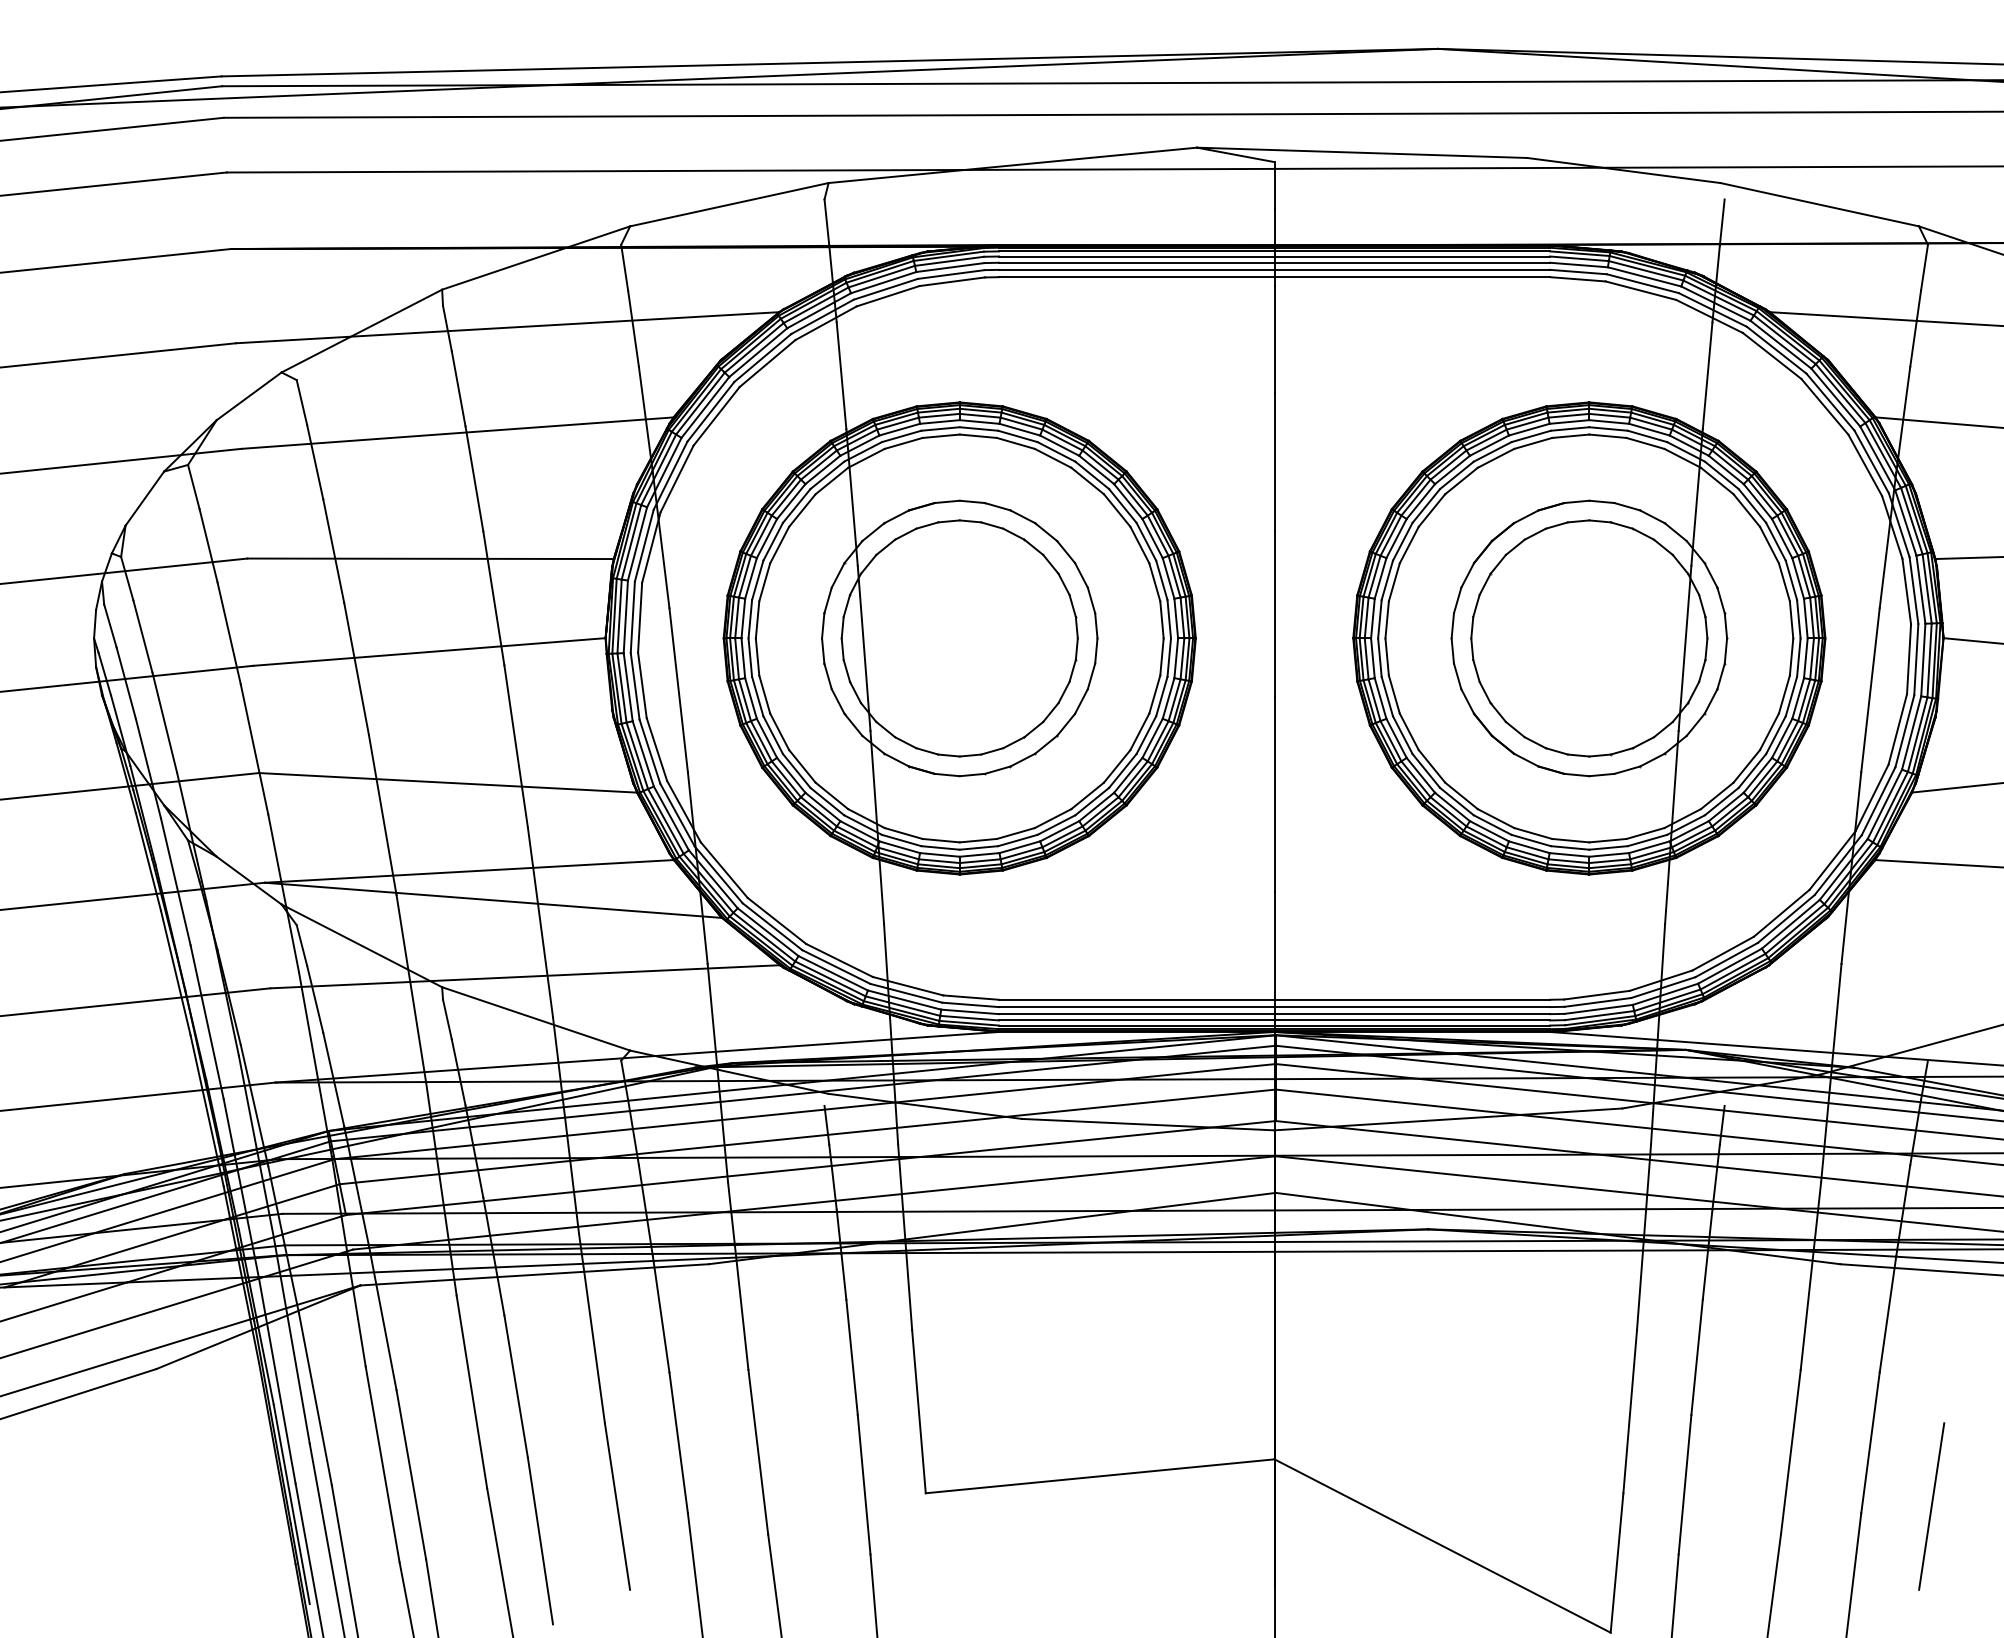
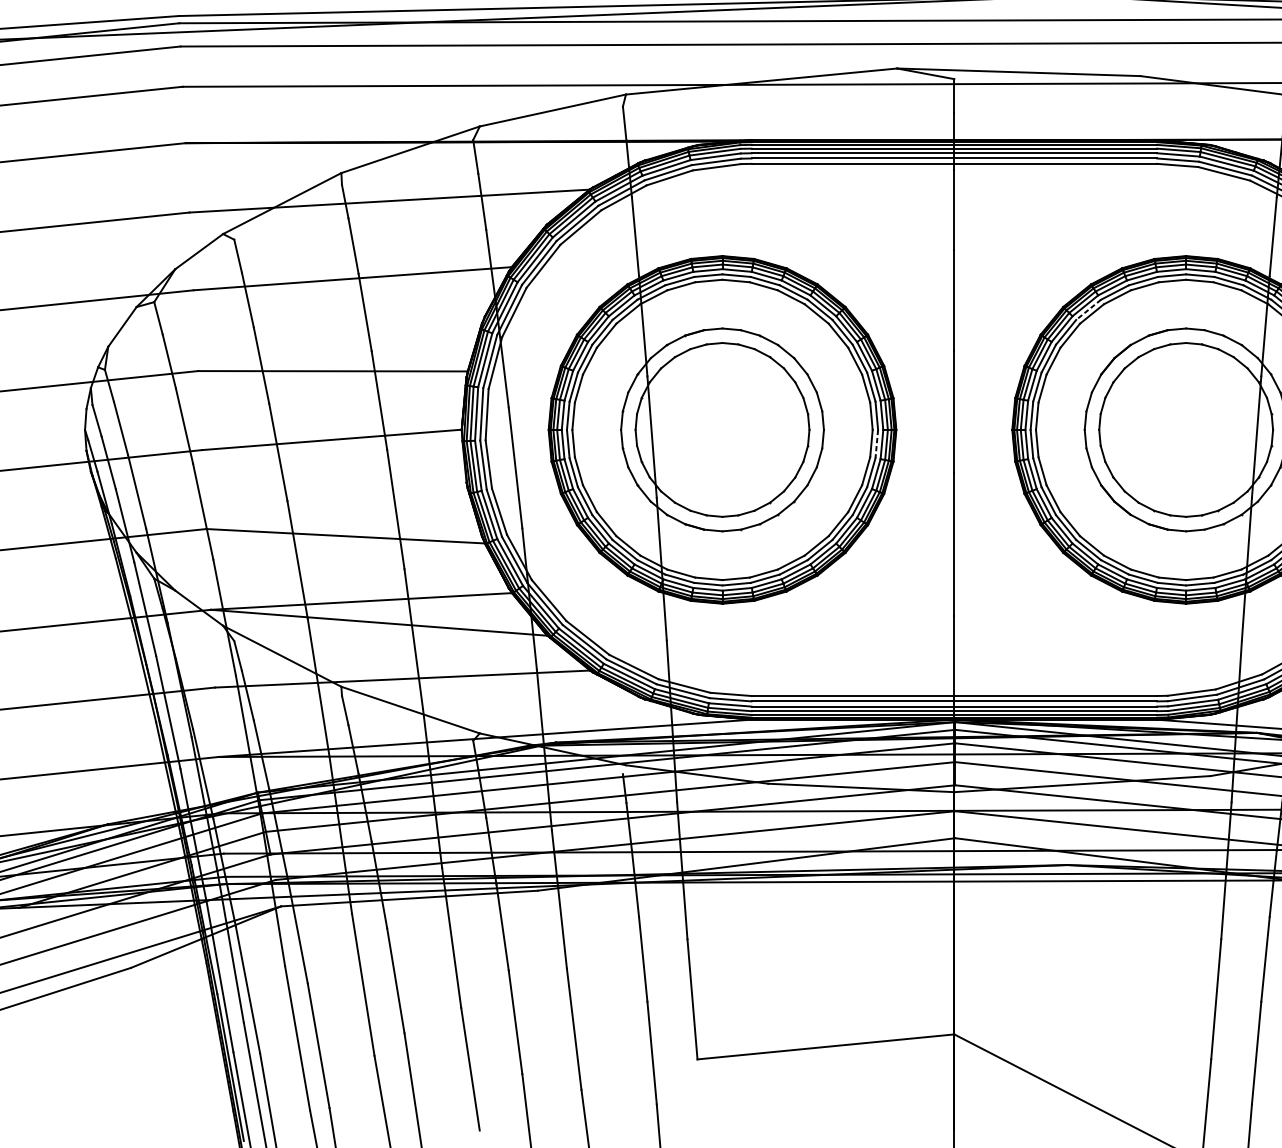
line: (1456, 475) -> (1088, 309), solid -> dashed
line: (1169, 658) -> (876, 444), solid -> dashed

